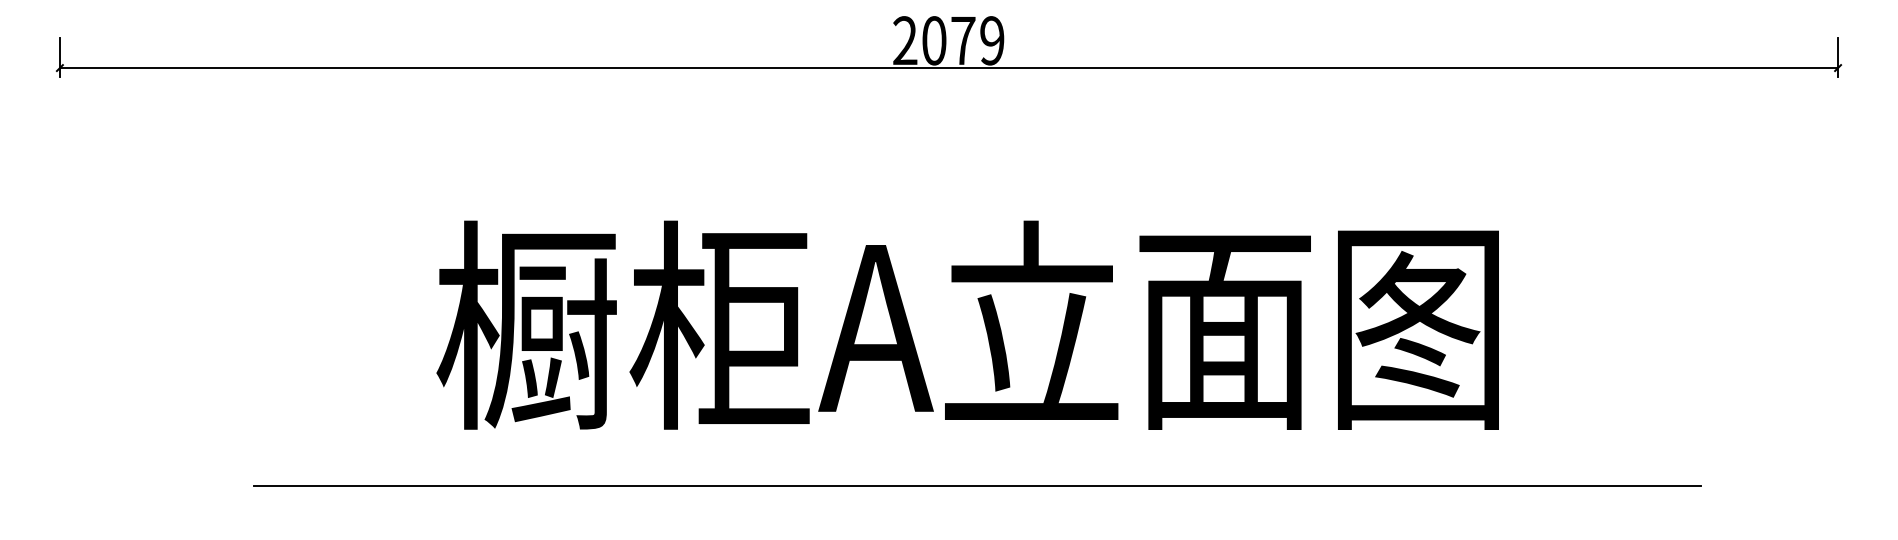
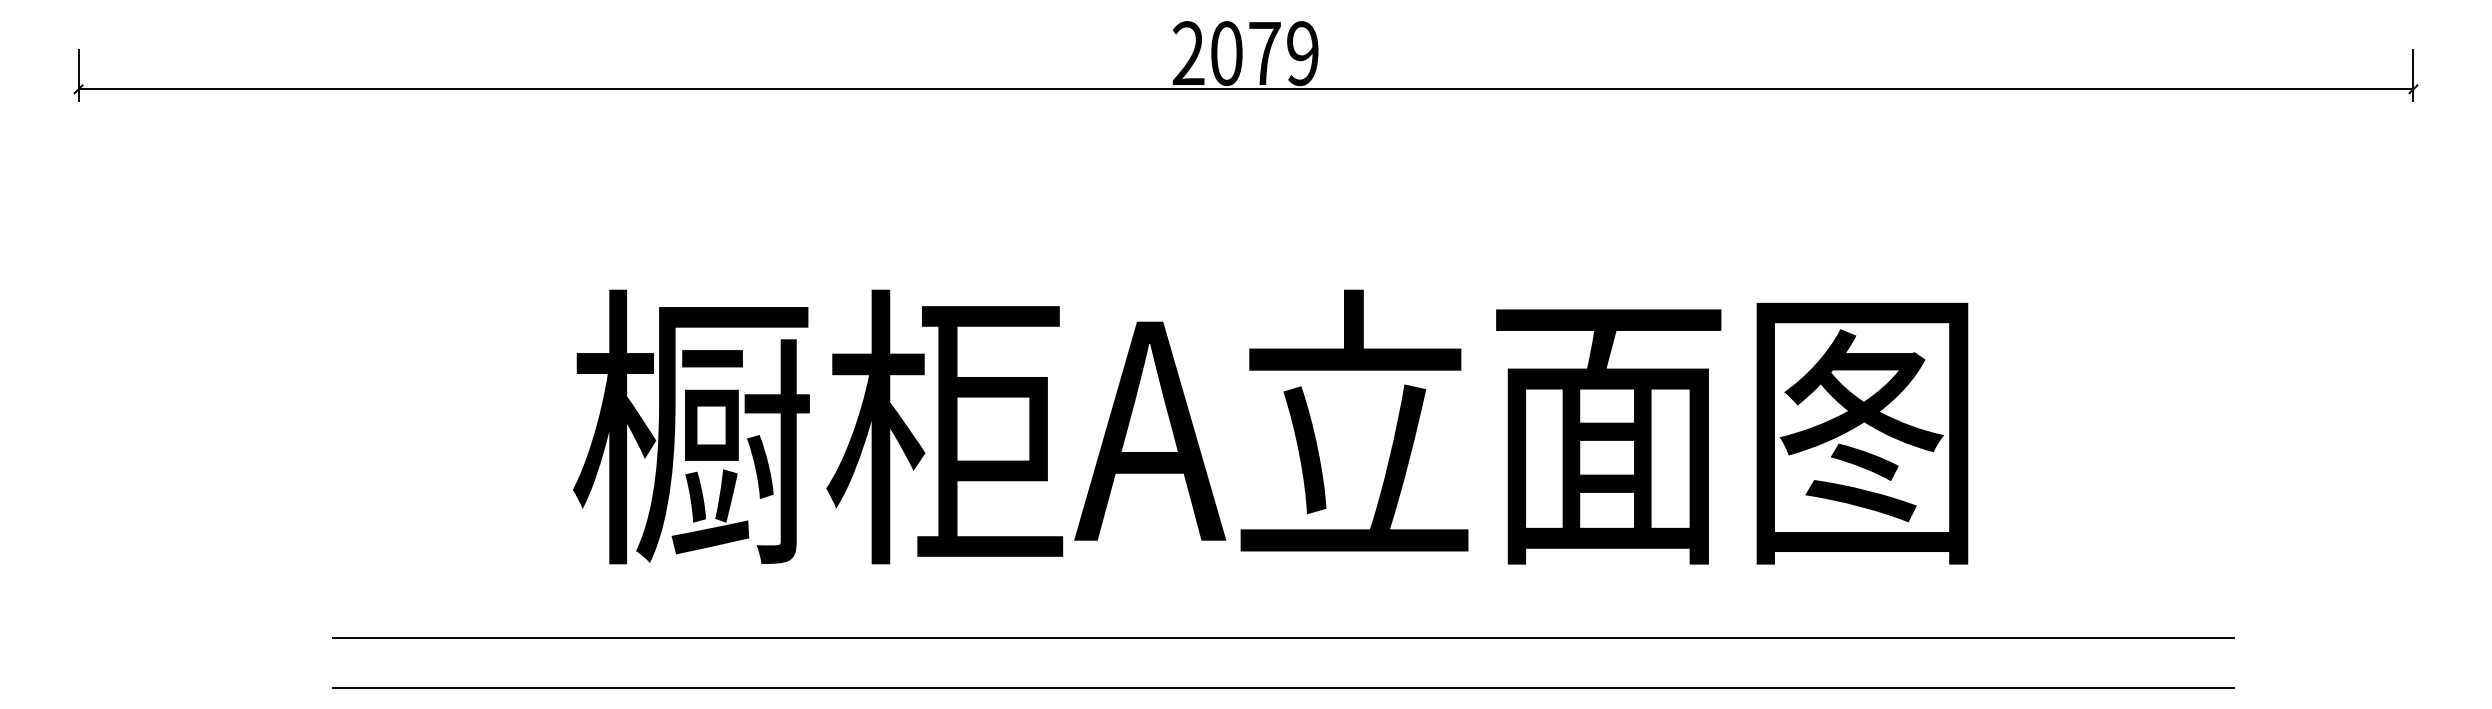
line: (977, 523) -> (1283, 687), added

